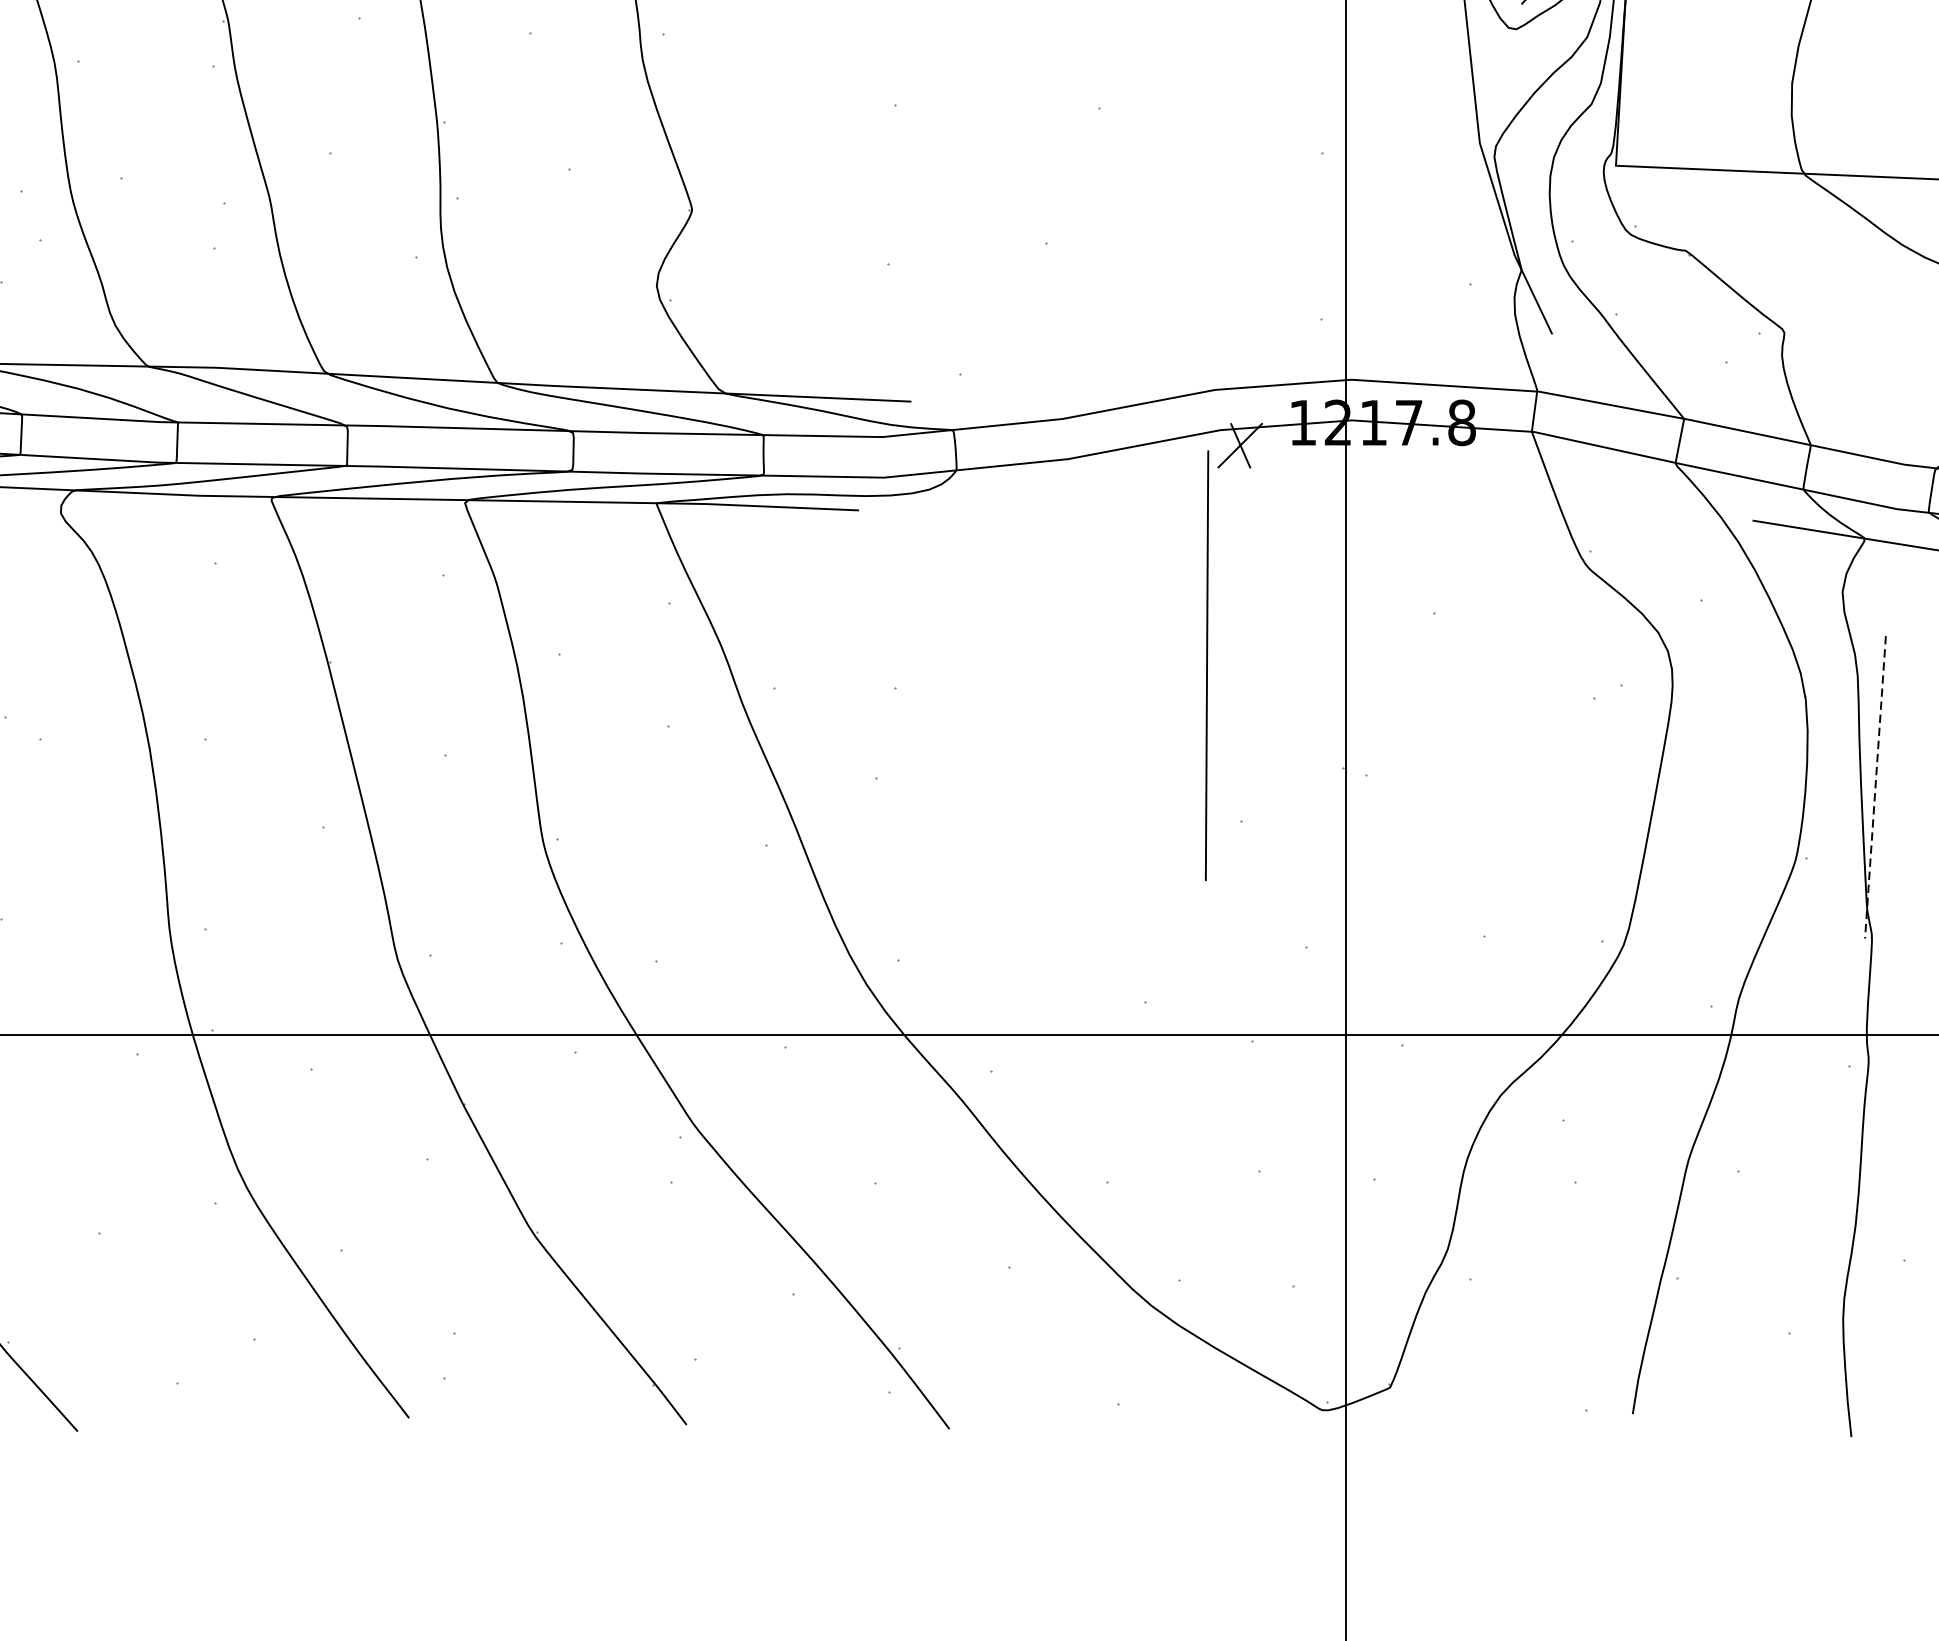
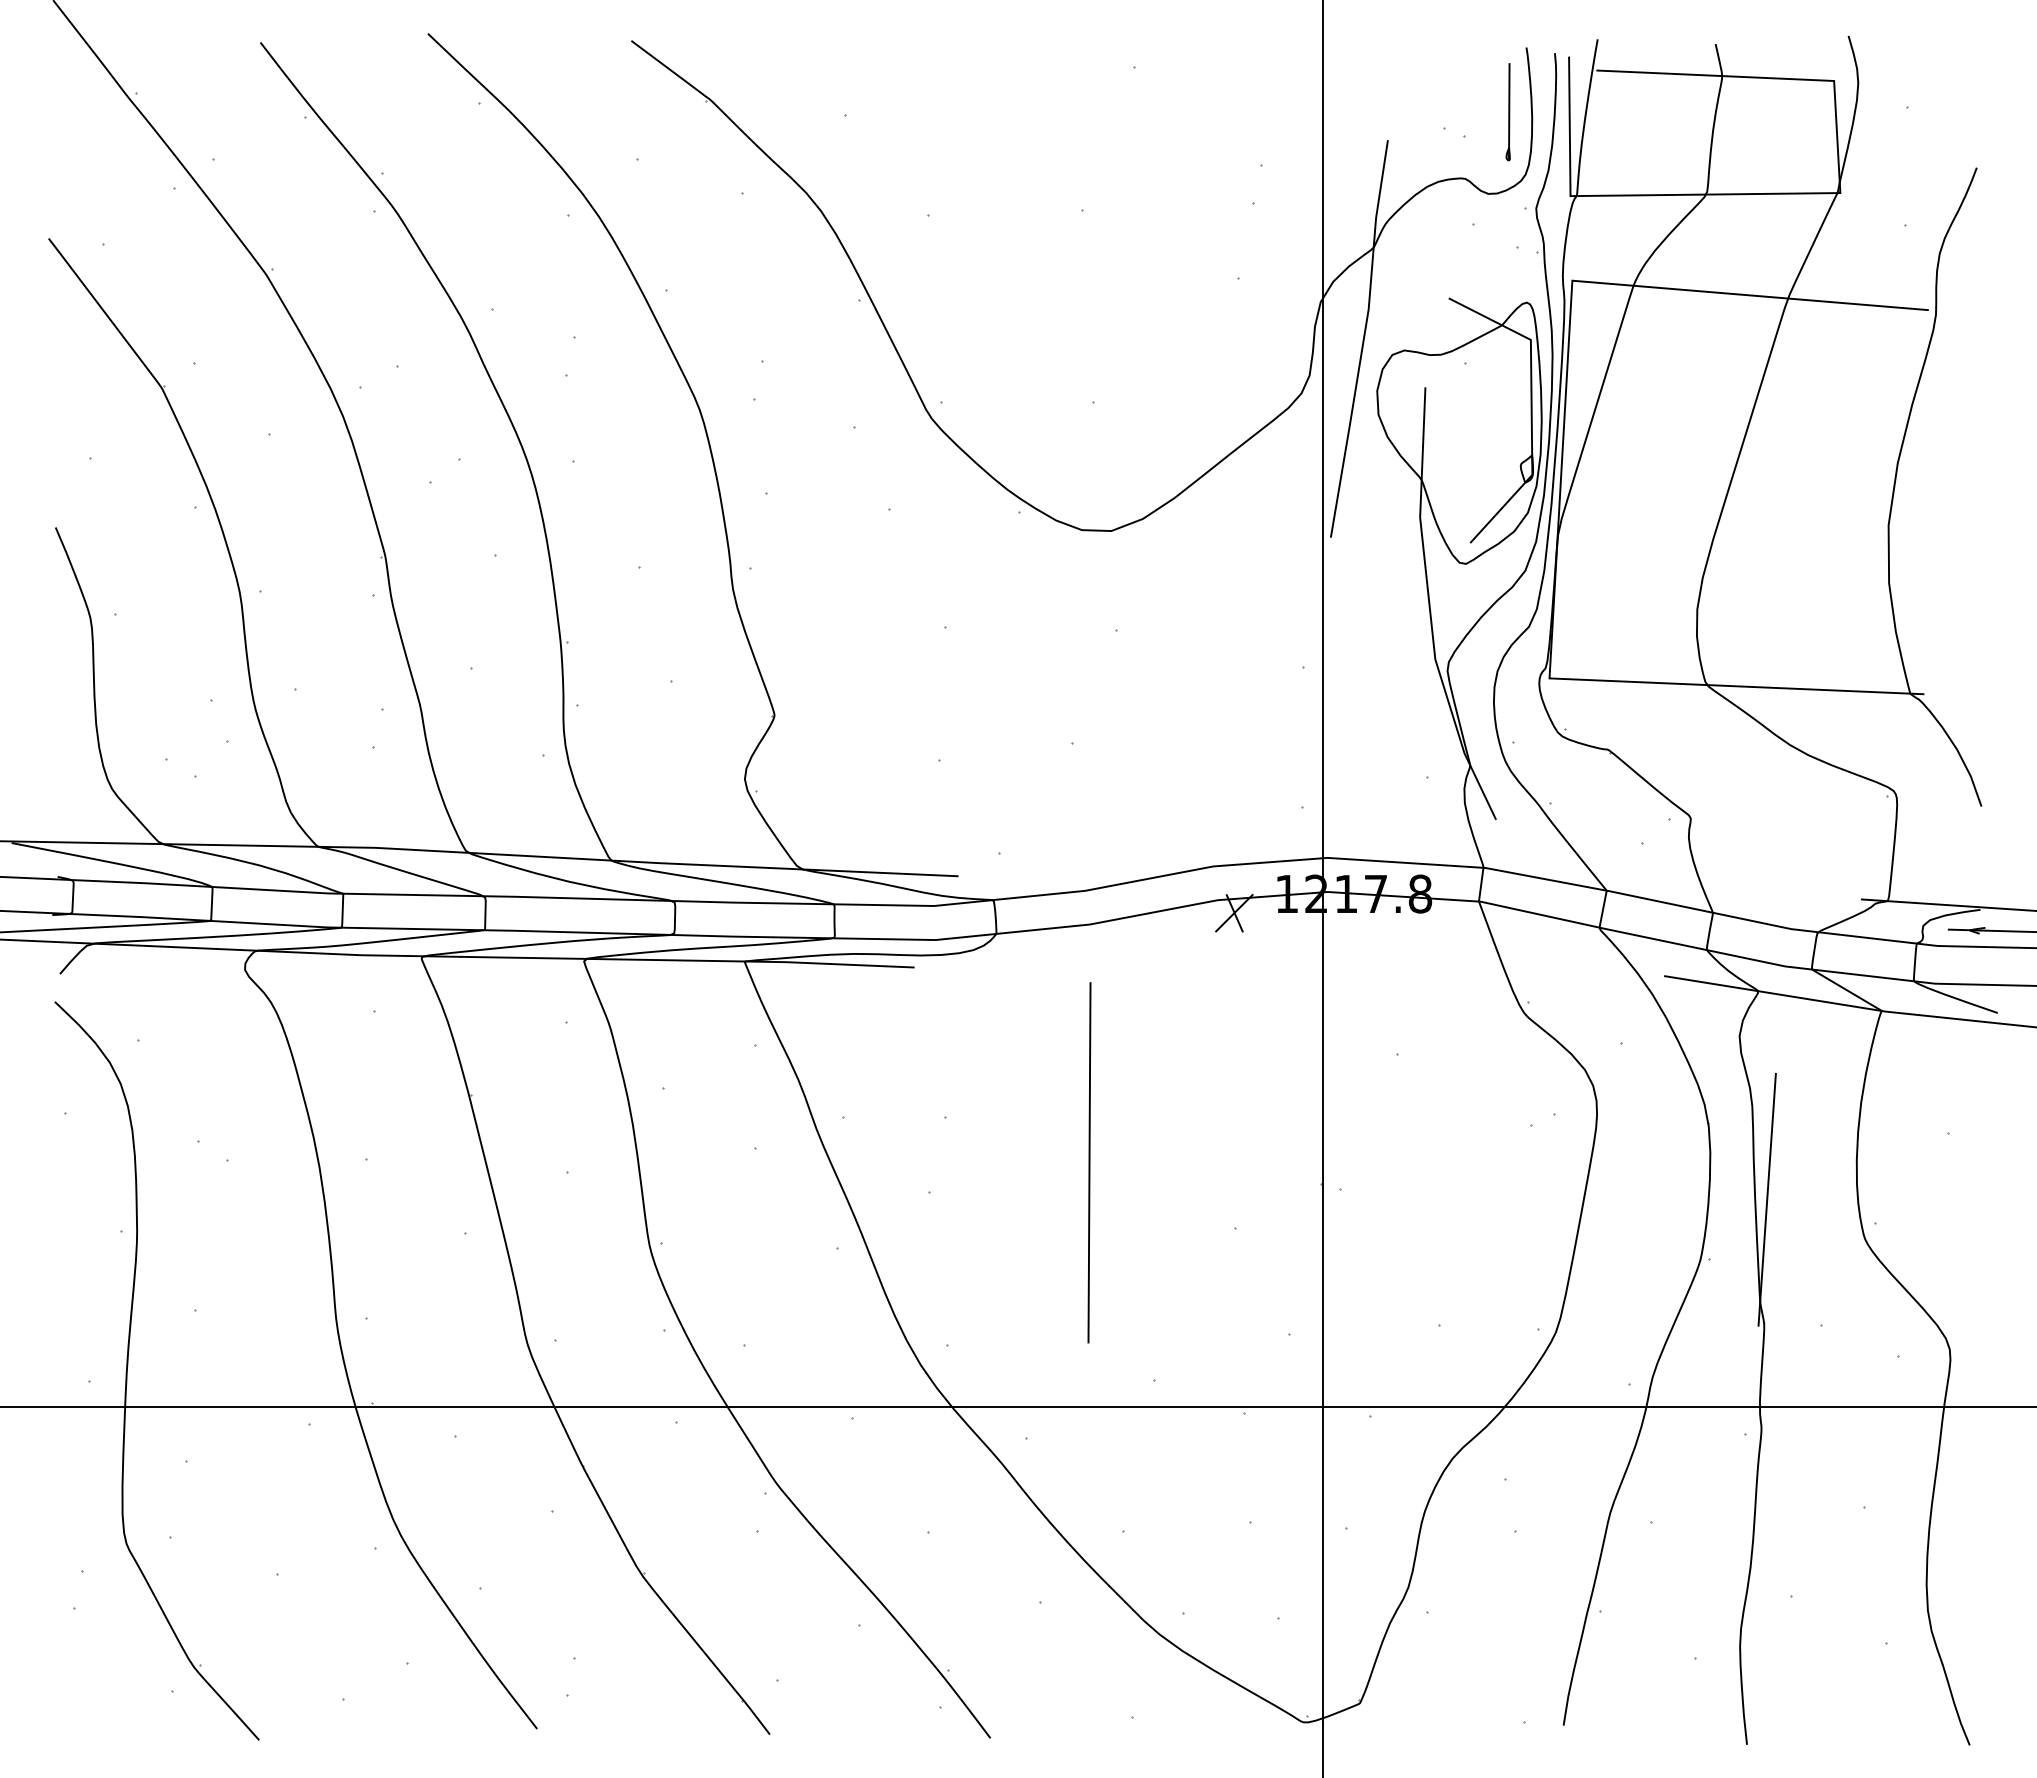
line: (1207, 665) -> (1089, 1162), moved
line: (1875, 788) -> (1767, 1200), dashed -> solid

